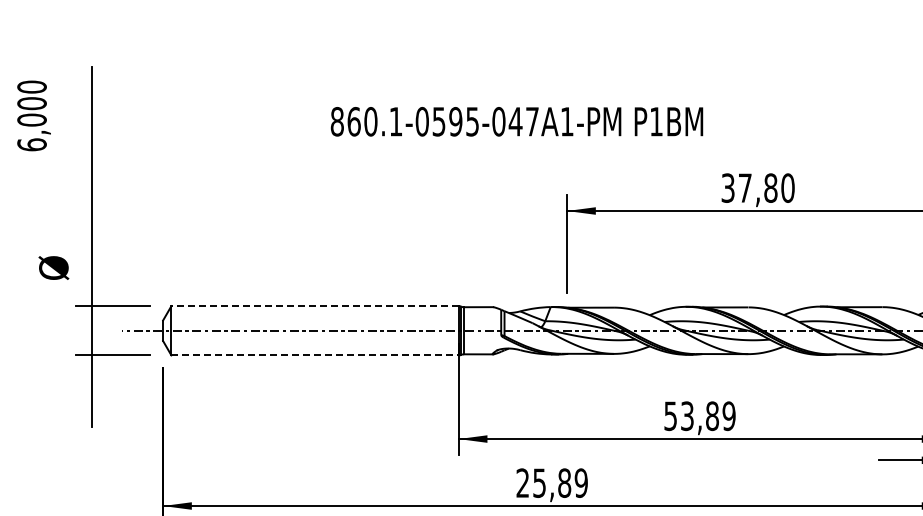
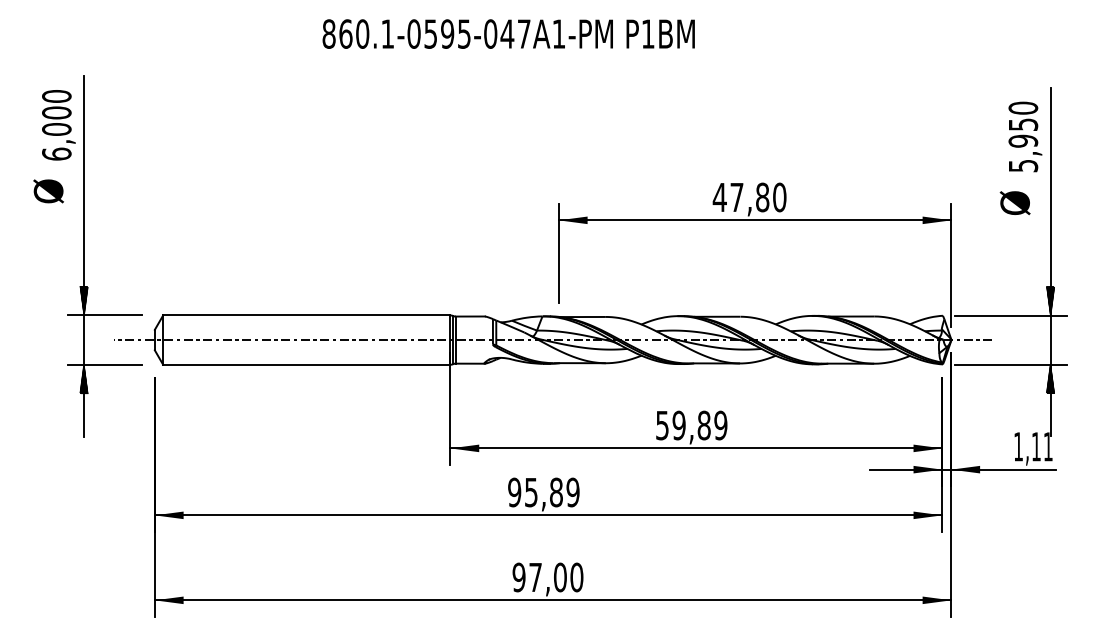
text: (33, 116) -> (58, 125), moved
text: (516, 121) -> (508, 33), moved
text: (727, 188) -> (719, 197), 37,80 -> 47,80
text: (53, 268) -> (48, 191), moved
hatch: (91, 291) -> (83, 300), added
line: (314, 306) -> (306, 315), dashed -> solid
line: (314, 355) -> (306, 364), dashed -> solid
hatch: (91, 369) -> (83, 378), added
text: (686, 416) -> (678, 425), 53,89 -> 59,89
text: (522, 483) -> (514, 492), 25,89 -> 95,89

